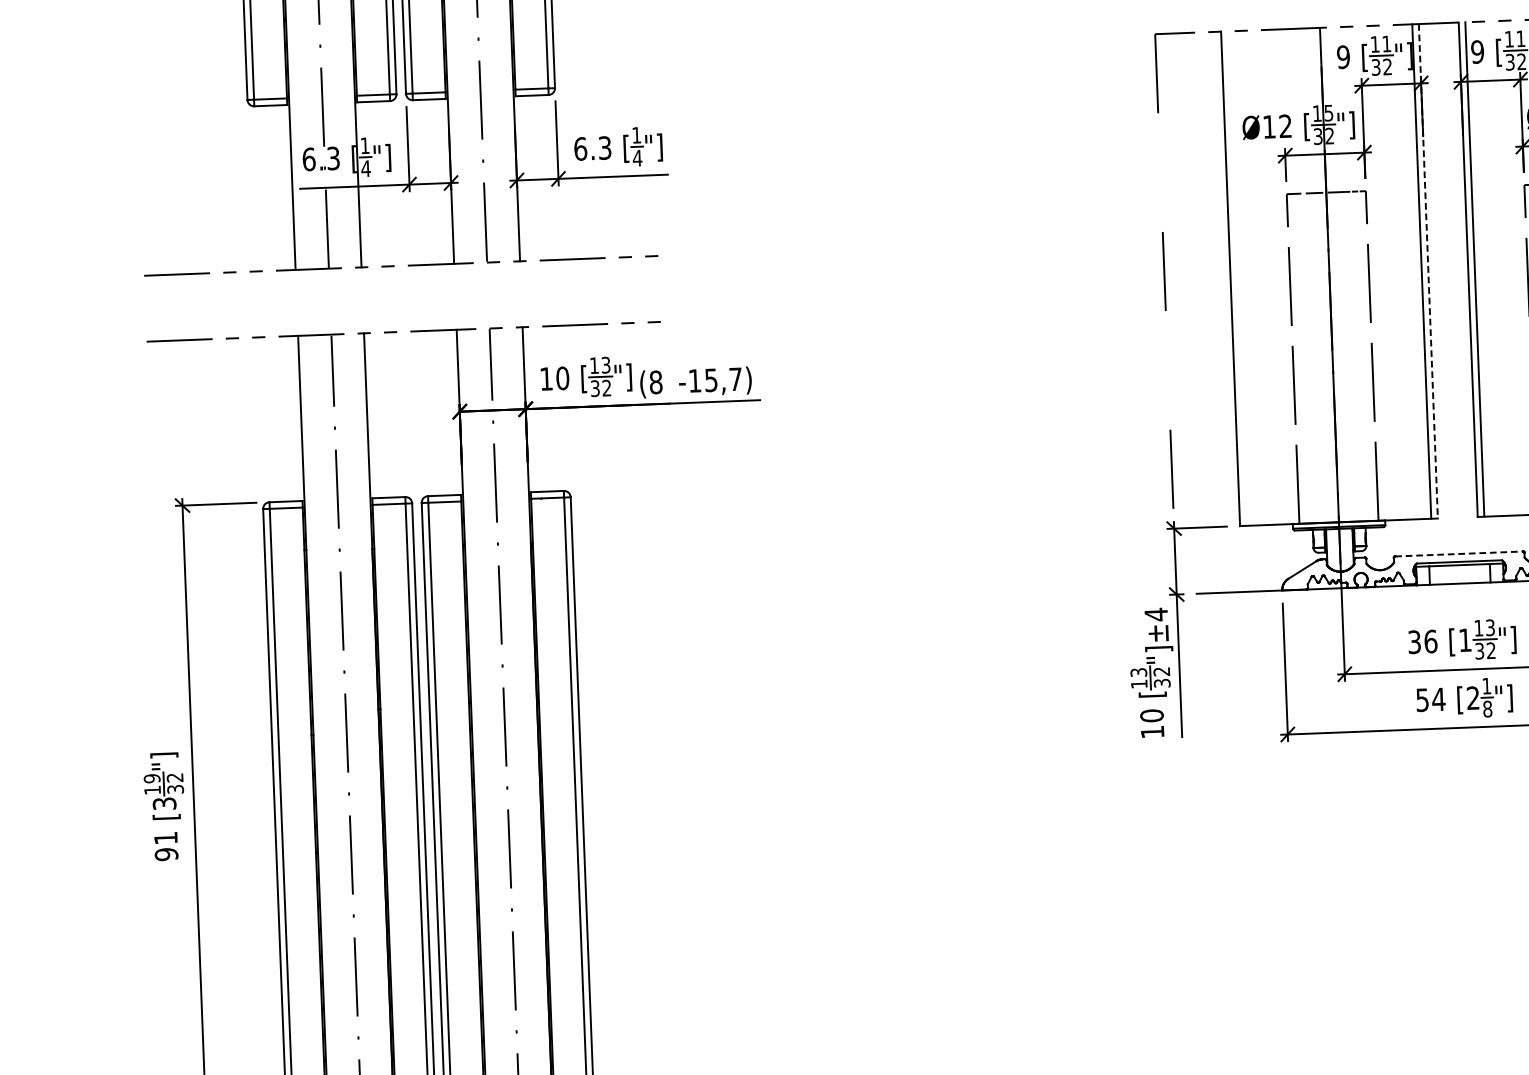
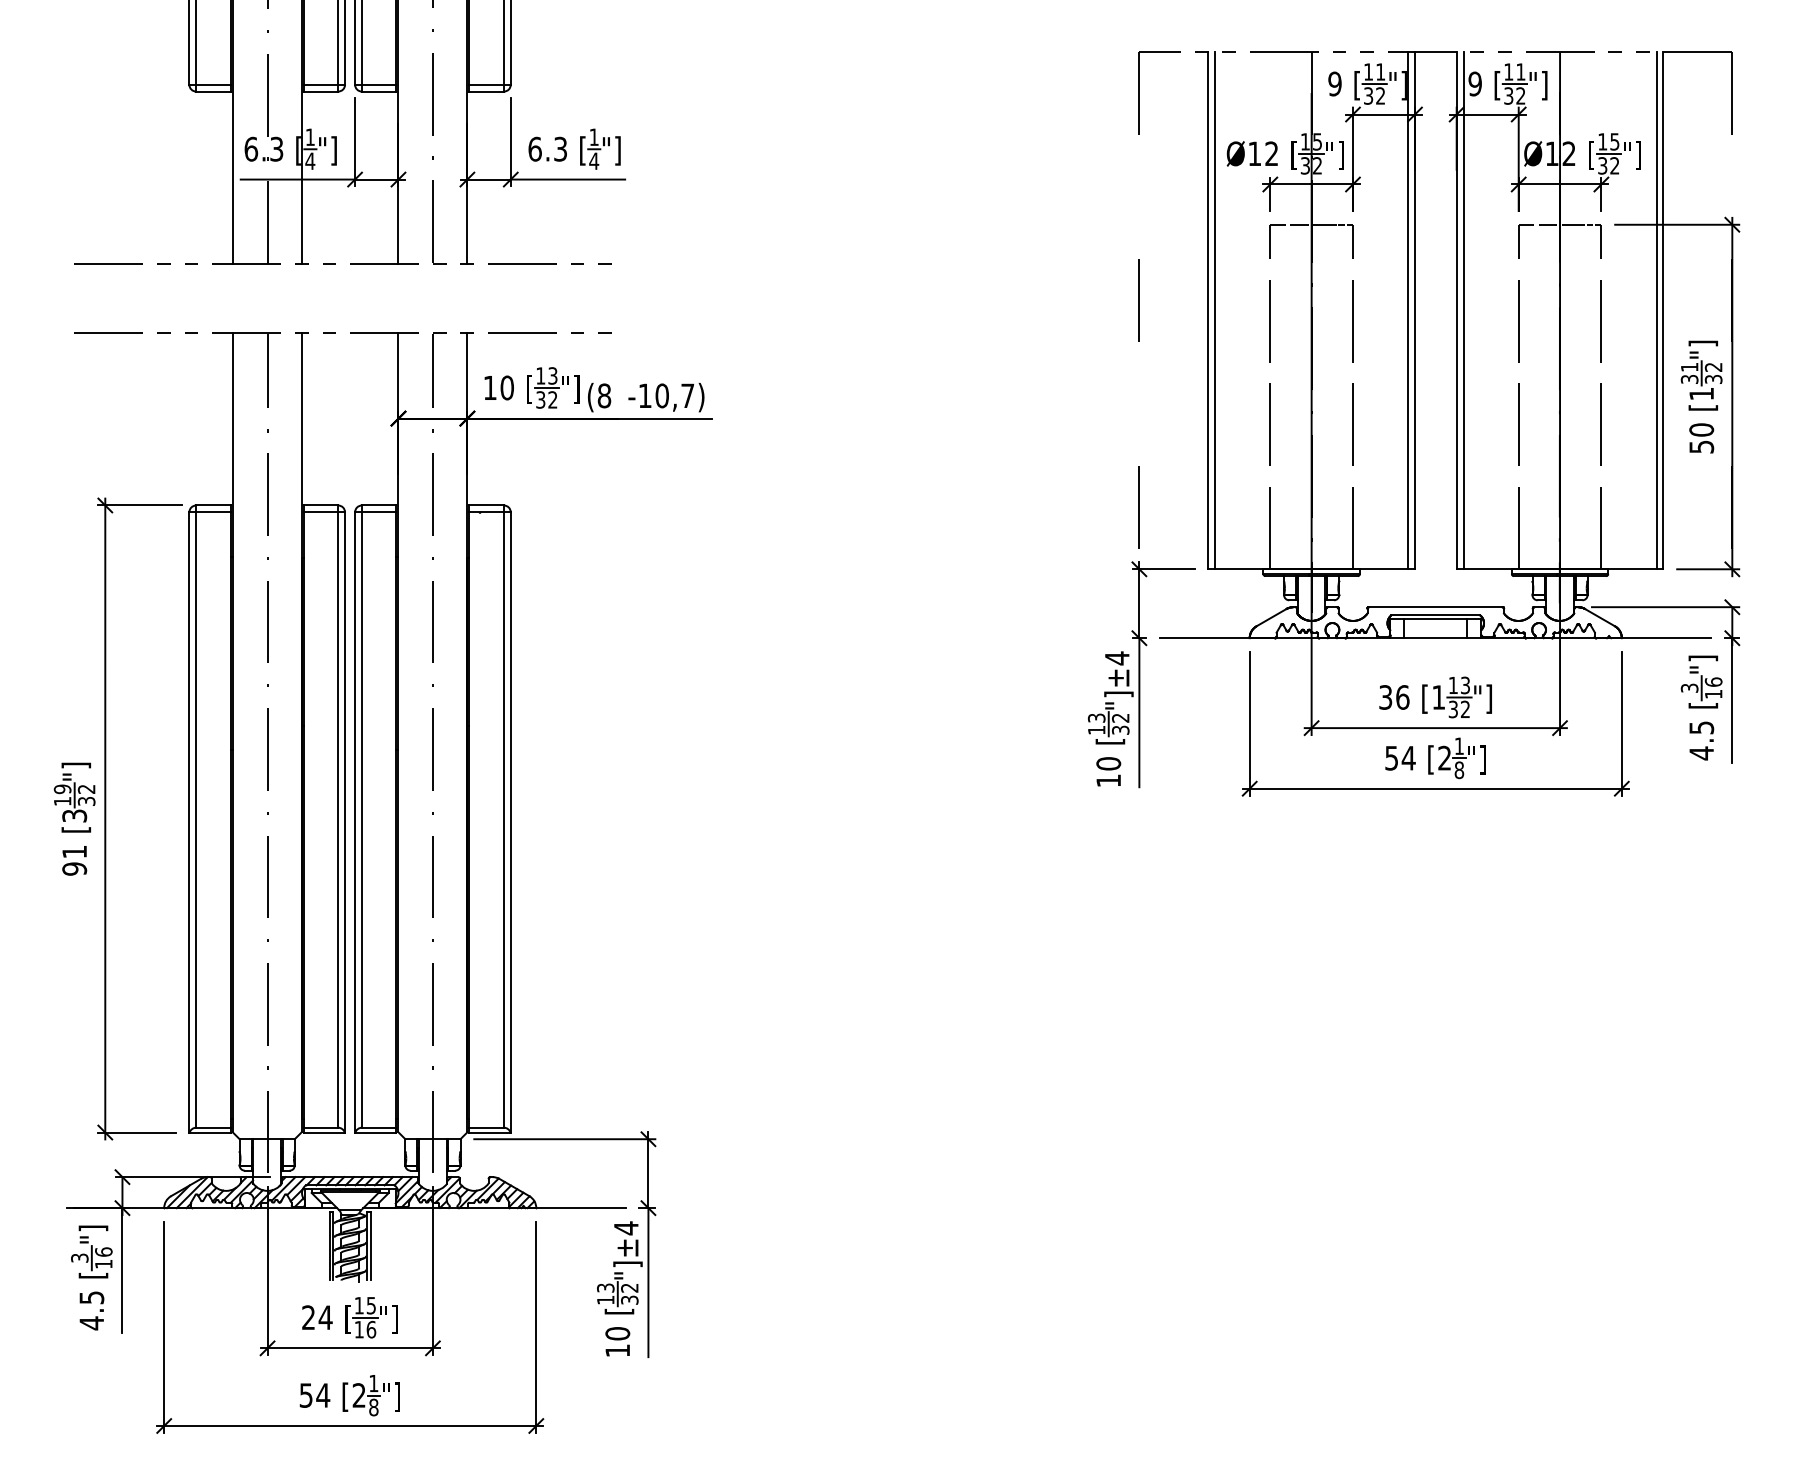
line: (1428, 271) -> (1415, 311), dashed -> solid
line: (1237, 278) -> (1215, 310), added
text: (710, 379) -> (661, 395), -15,7) -> -10,7)
line: (1458, 554) -> (1435, 607), dashed -> solid

